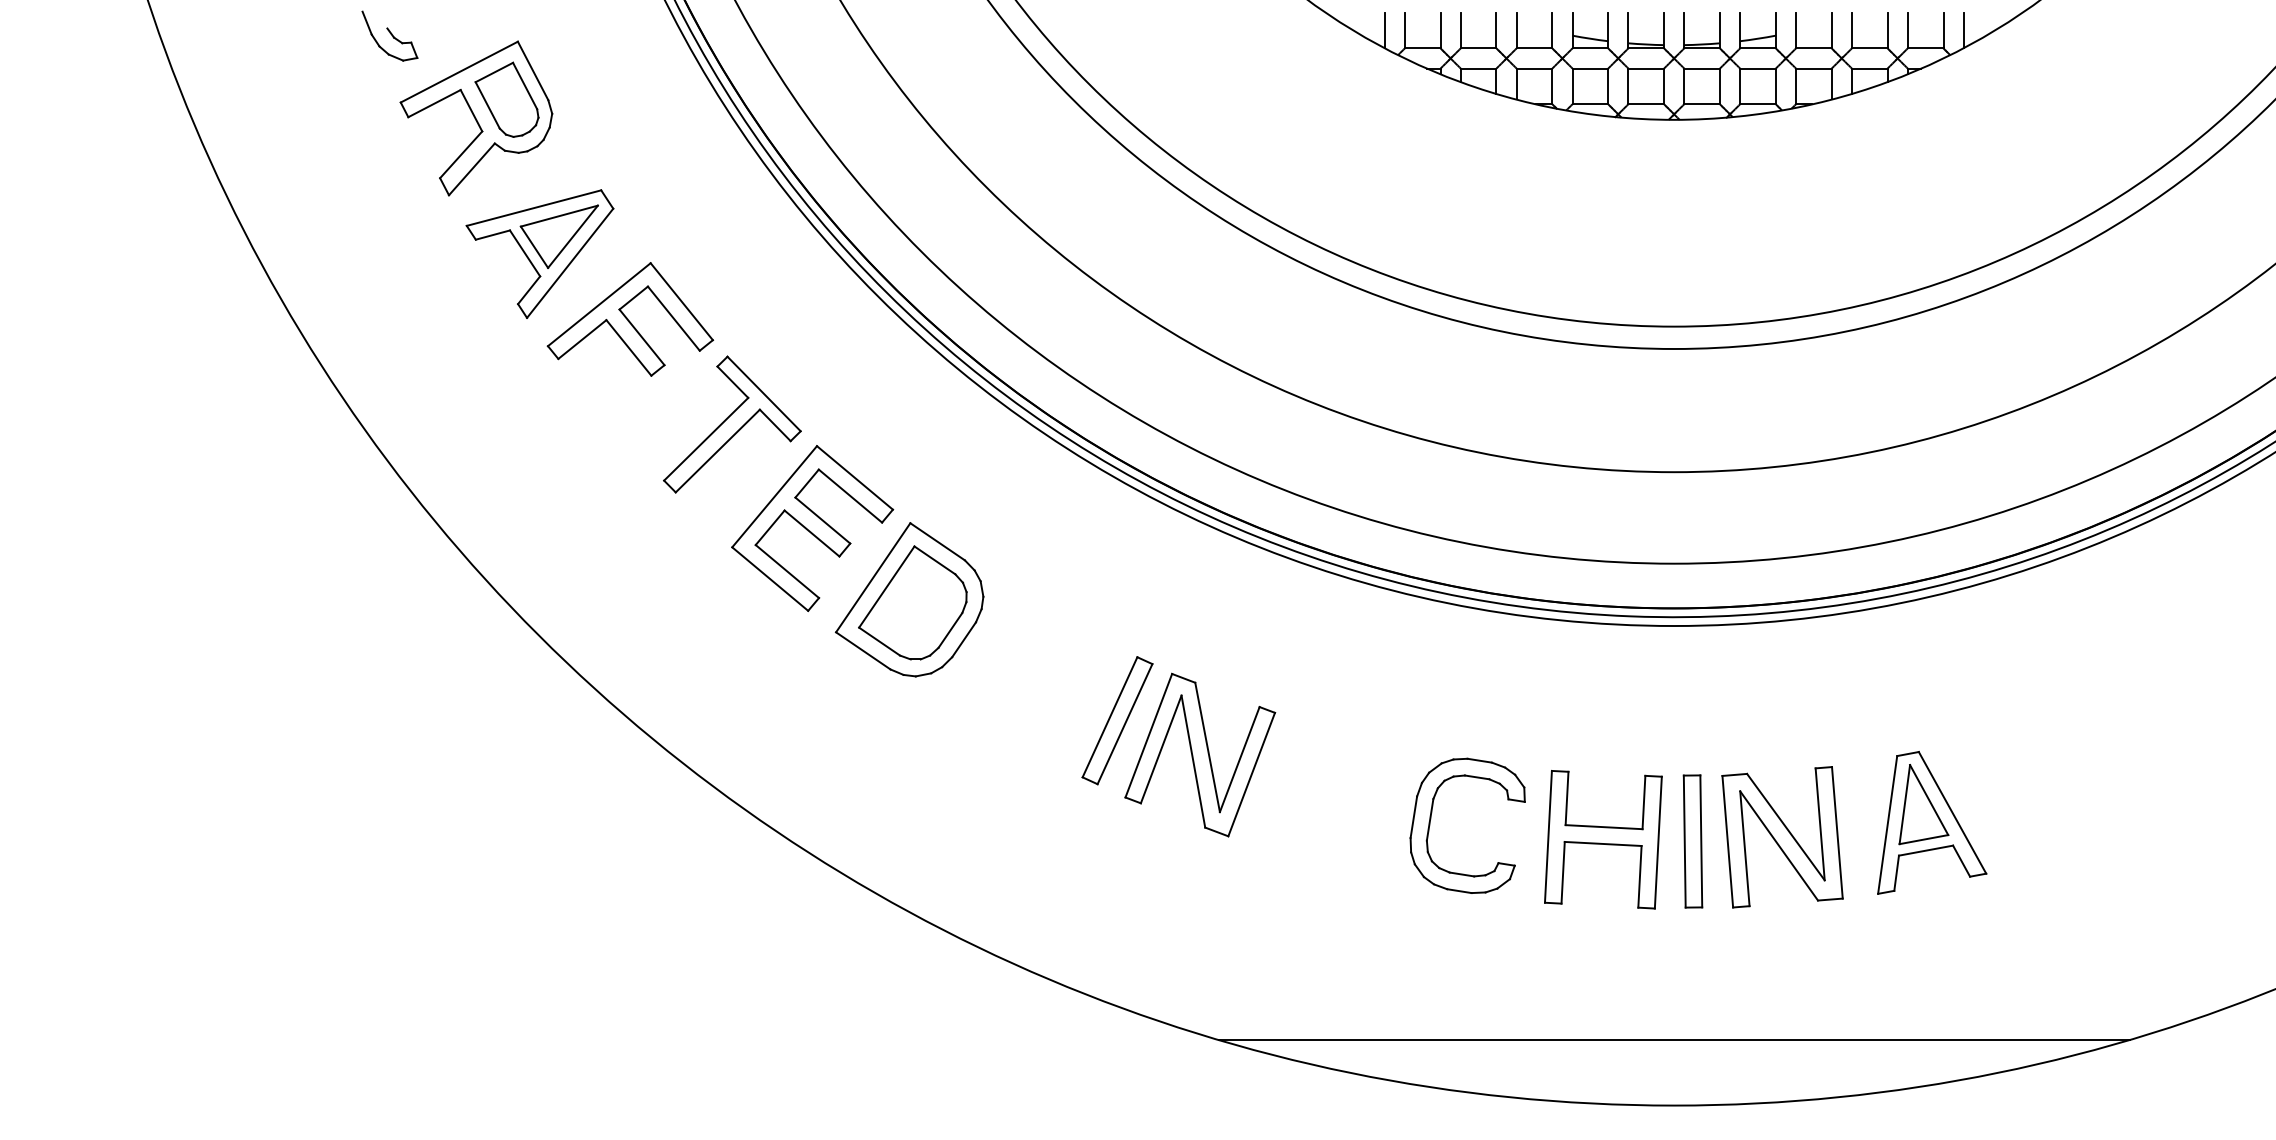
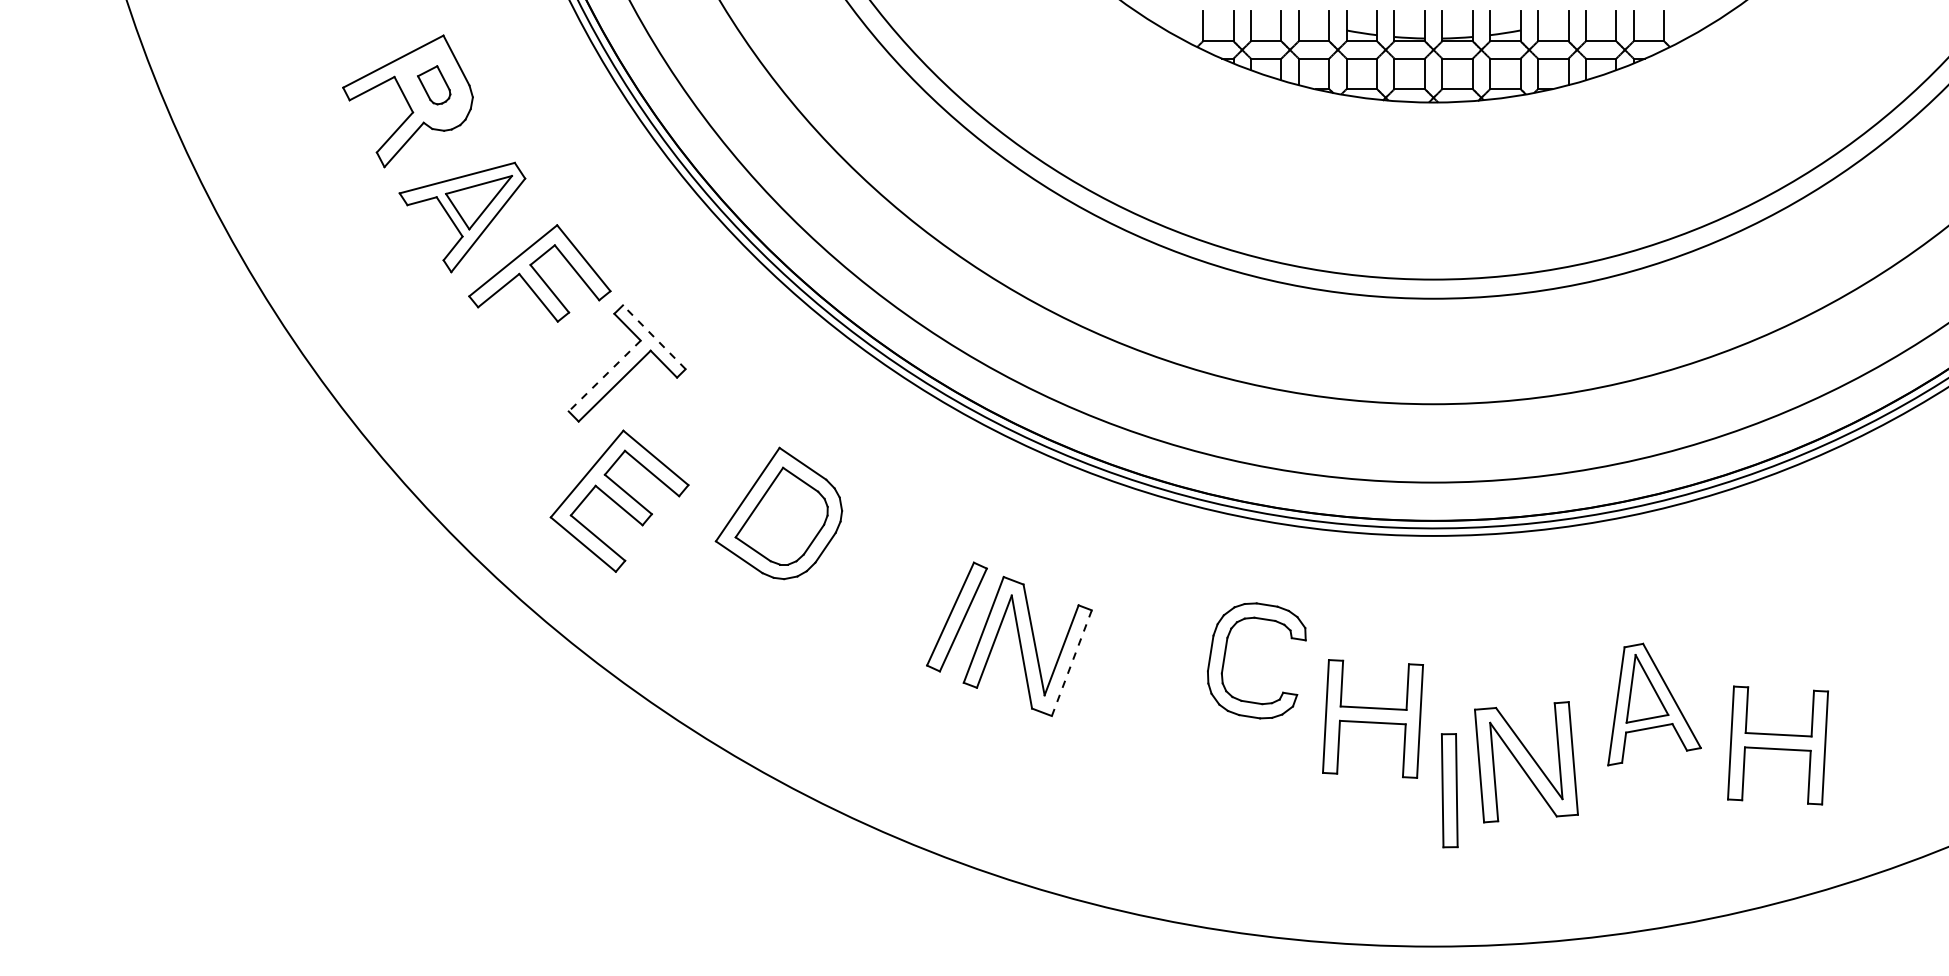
line: (1384, 30) -> (1185, 26), removed
line: (1963, 30) -> (1681, 26), removed
part: (389, 35) -> (333, 30), removed
part: (506, 99) -> (433, 85), size x0.6
line: (763, 393) -> (653, 336), solid -> dashed
line: (706, 439) -> (605, 376), solid -> dashed
part: (812, 528) -> (619, 501), moved
line: (1251, 774) -> (1071, 663), solid -> dashed
part: (1431, 819) -> (1225, 655), moved
part: (1782, 837) -> (1526, 762), moved
part: (1692, 841) -> (1449, 790), moved
part: (2076, 870) -> (1778, 745), added
line: (1673, 1039) -> (1433, 890), removed

